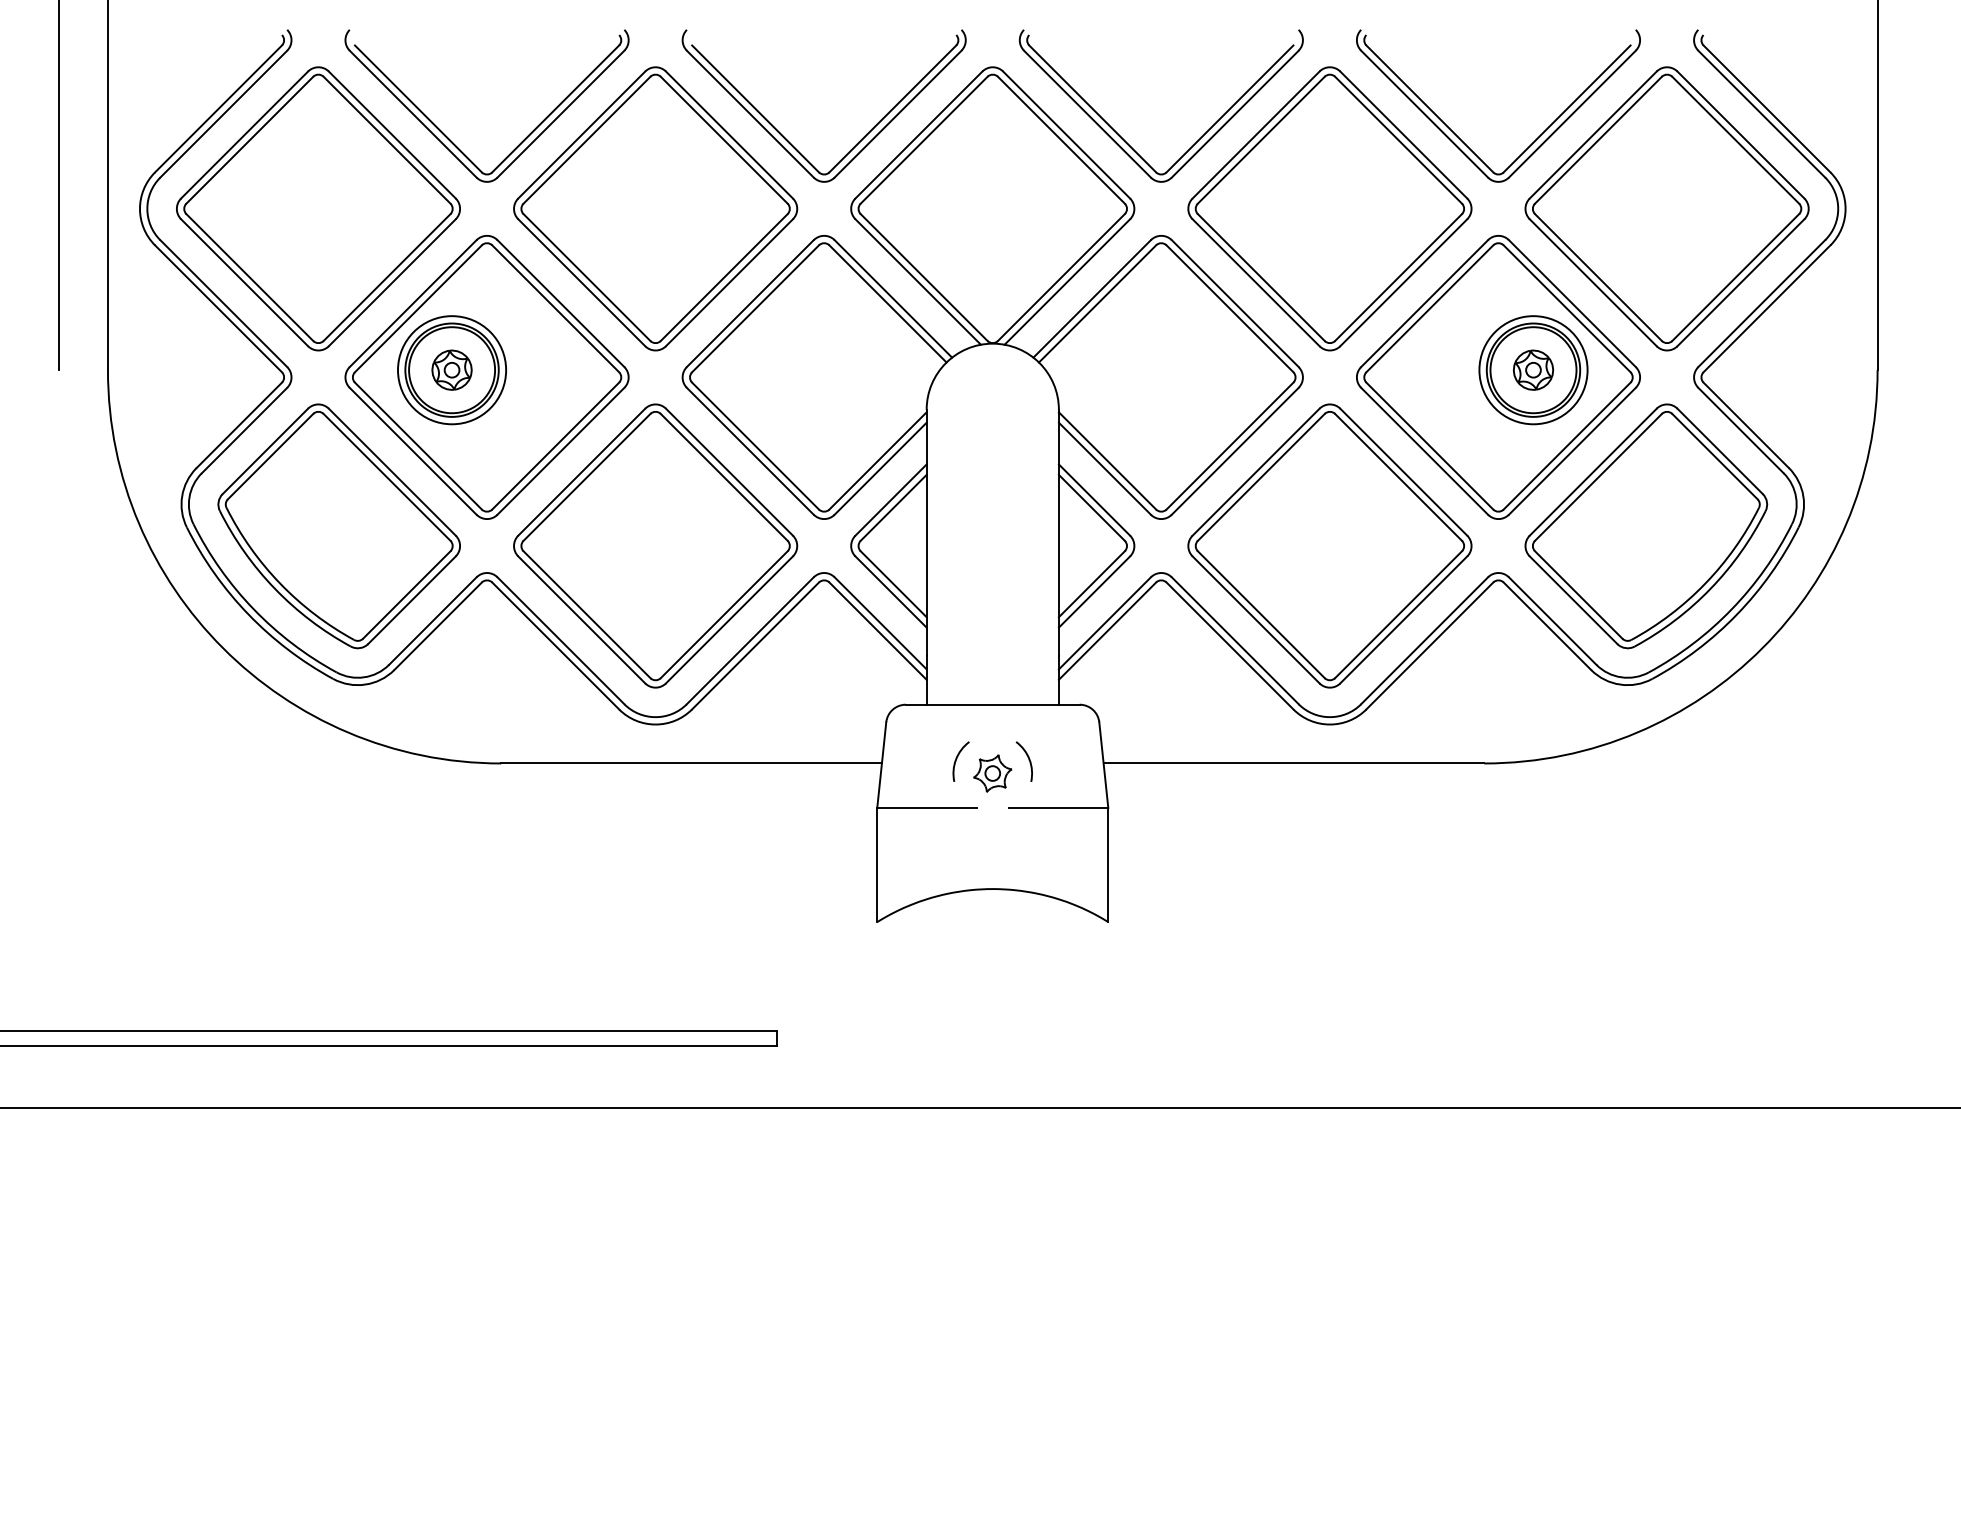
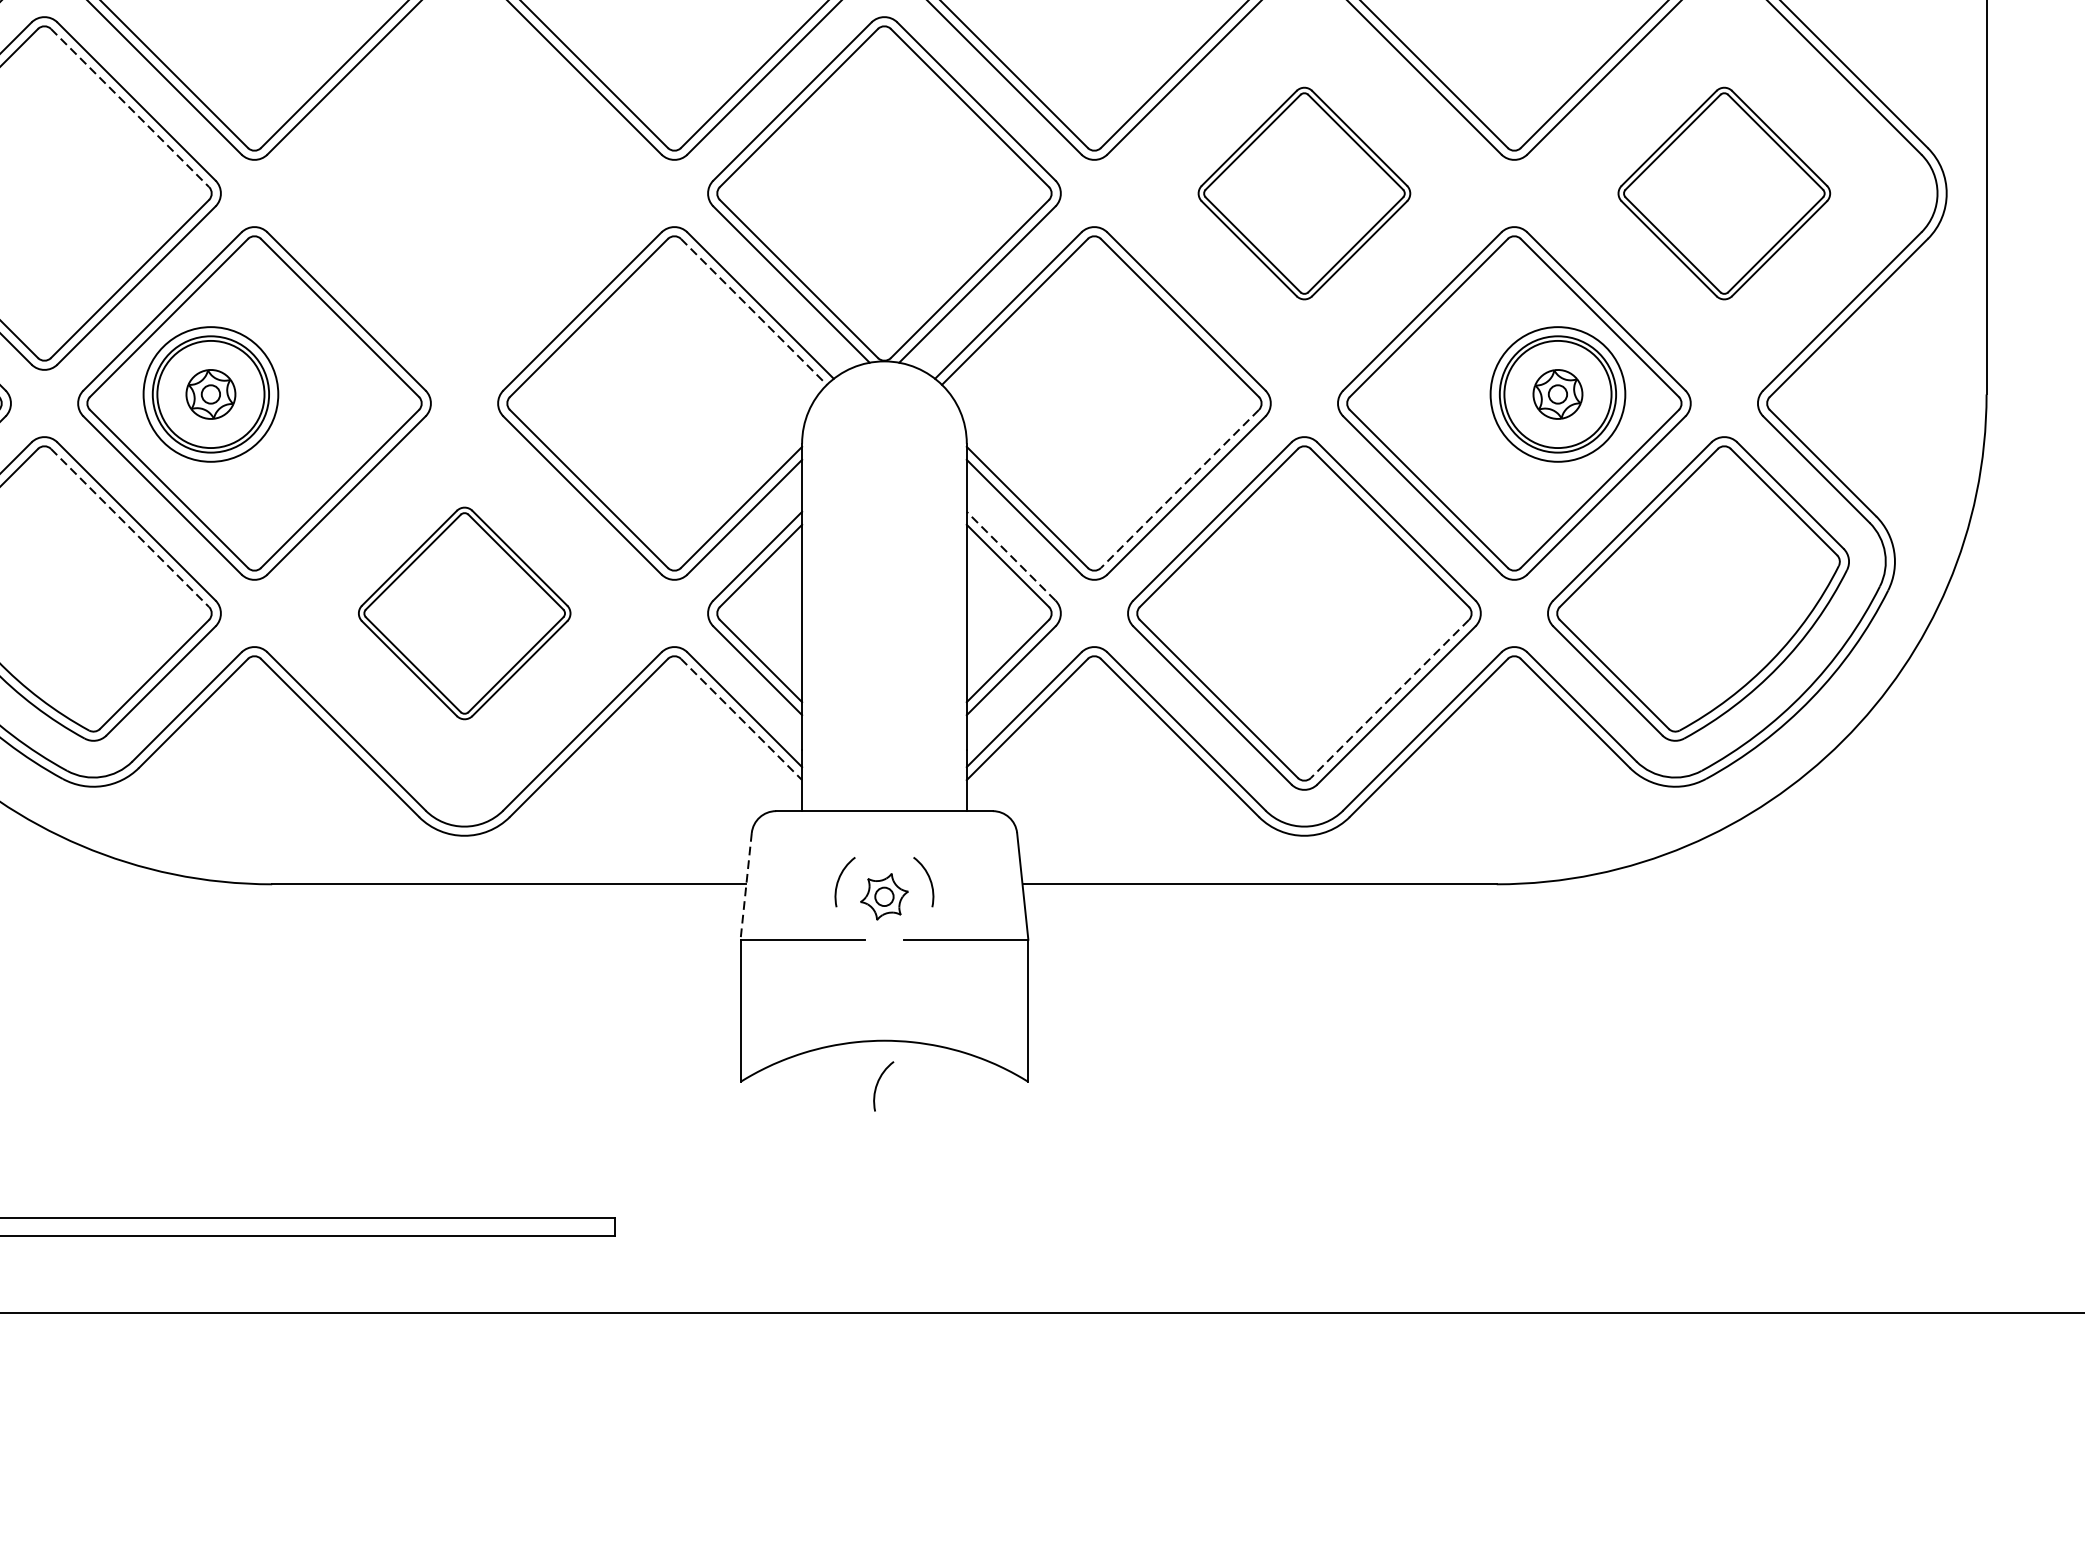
line: (387, 140) -> (130, 108), solid -> dashed
part: (655, 208) -> (464, 193), removed
part: (1329, 208) -> (1303, 193), size x0.6
part: (1666, 208) -> (1723, 193), size x0.6
line: (888, 303) -> (754, 311), solid -> dashed
line: (1230, 446) -> (1180, 489), solid -> dashed
line: (387, 477) -> (130, 528), solid -> dashed
line: (1094, 499) -> (1011, 555), solid -> dashed
part: (655, 545) -> (464, 612), size x0.6
line: (1398, 614) -> (1389, 698), solid -> dashed
line: (878, 631) -> (742, 719), solid -> dashed
line: (881, 765) -> (745, 886), solid -> dashed
arc: (988, 923) -> (879, 1083), added

